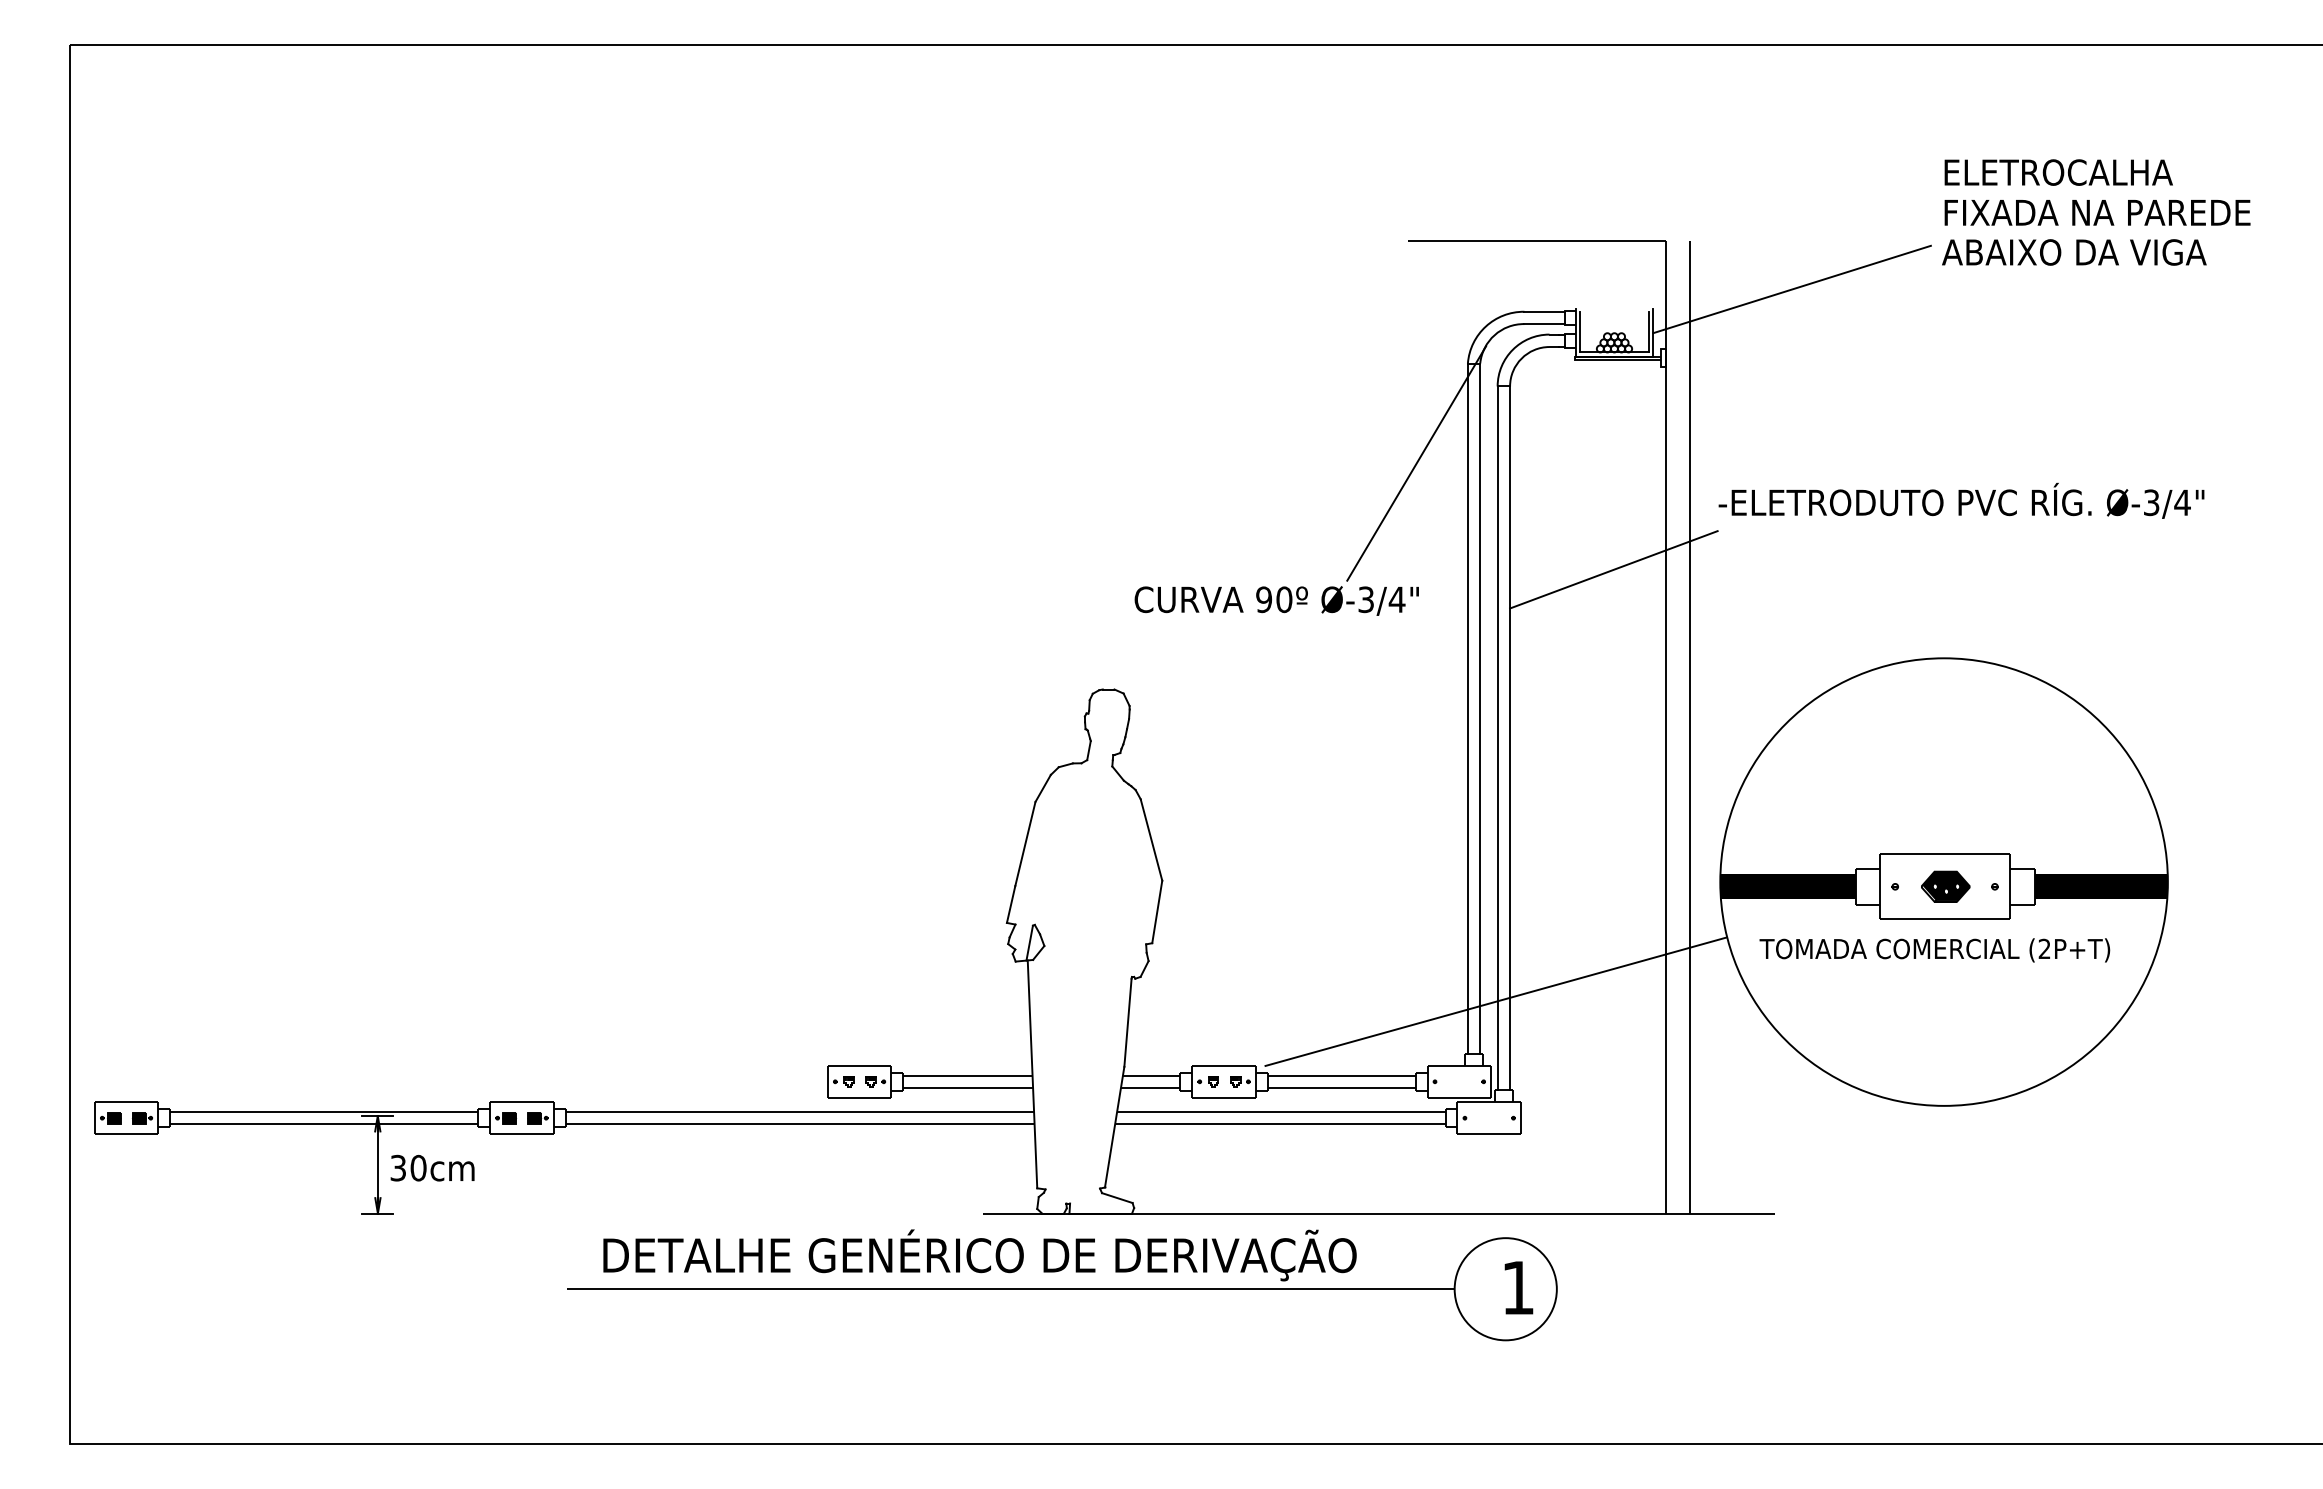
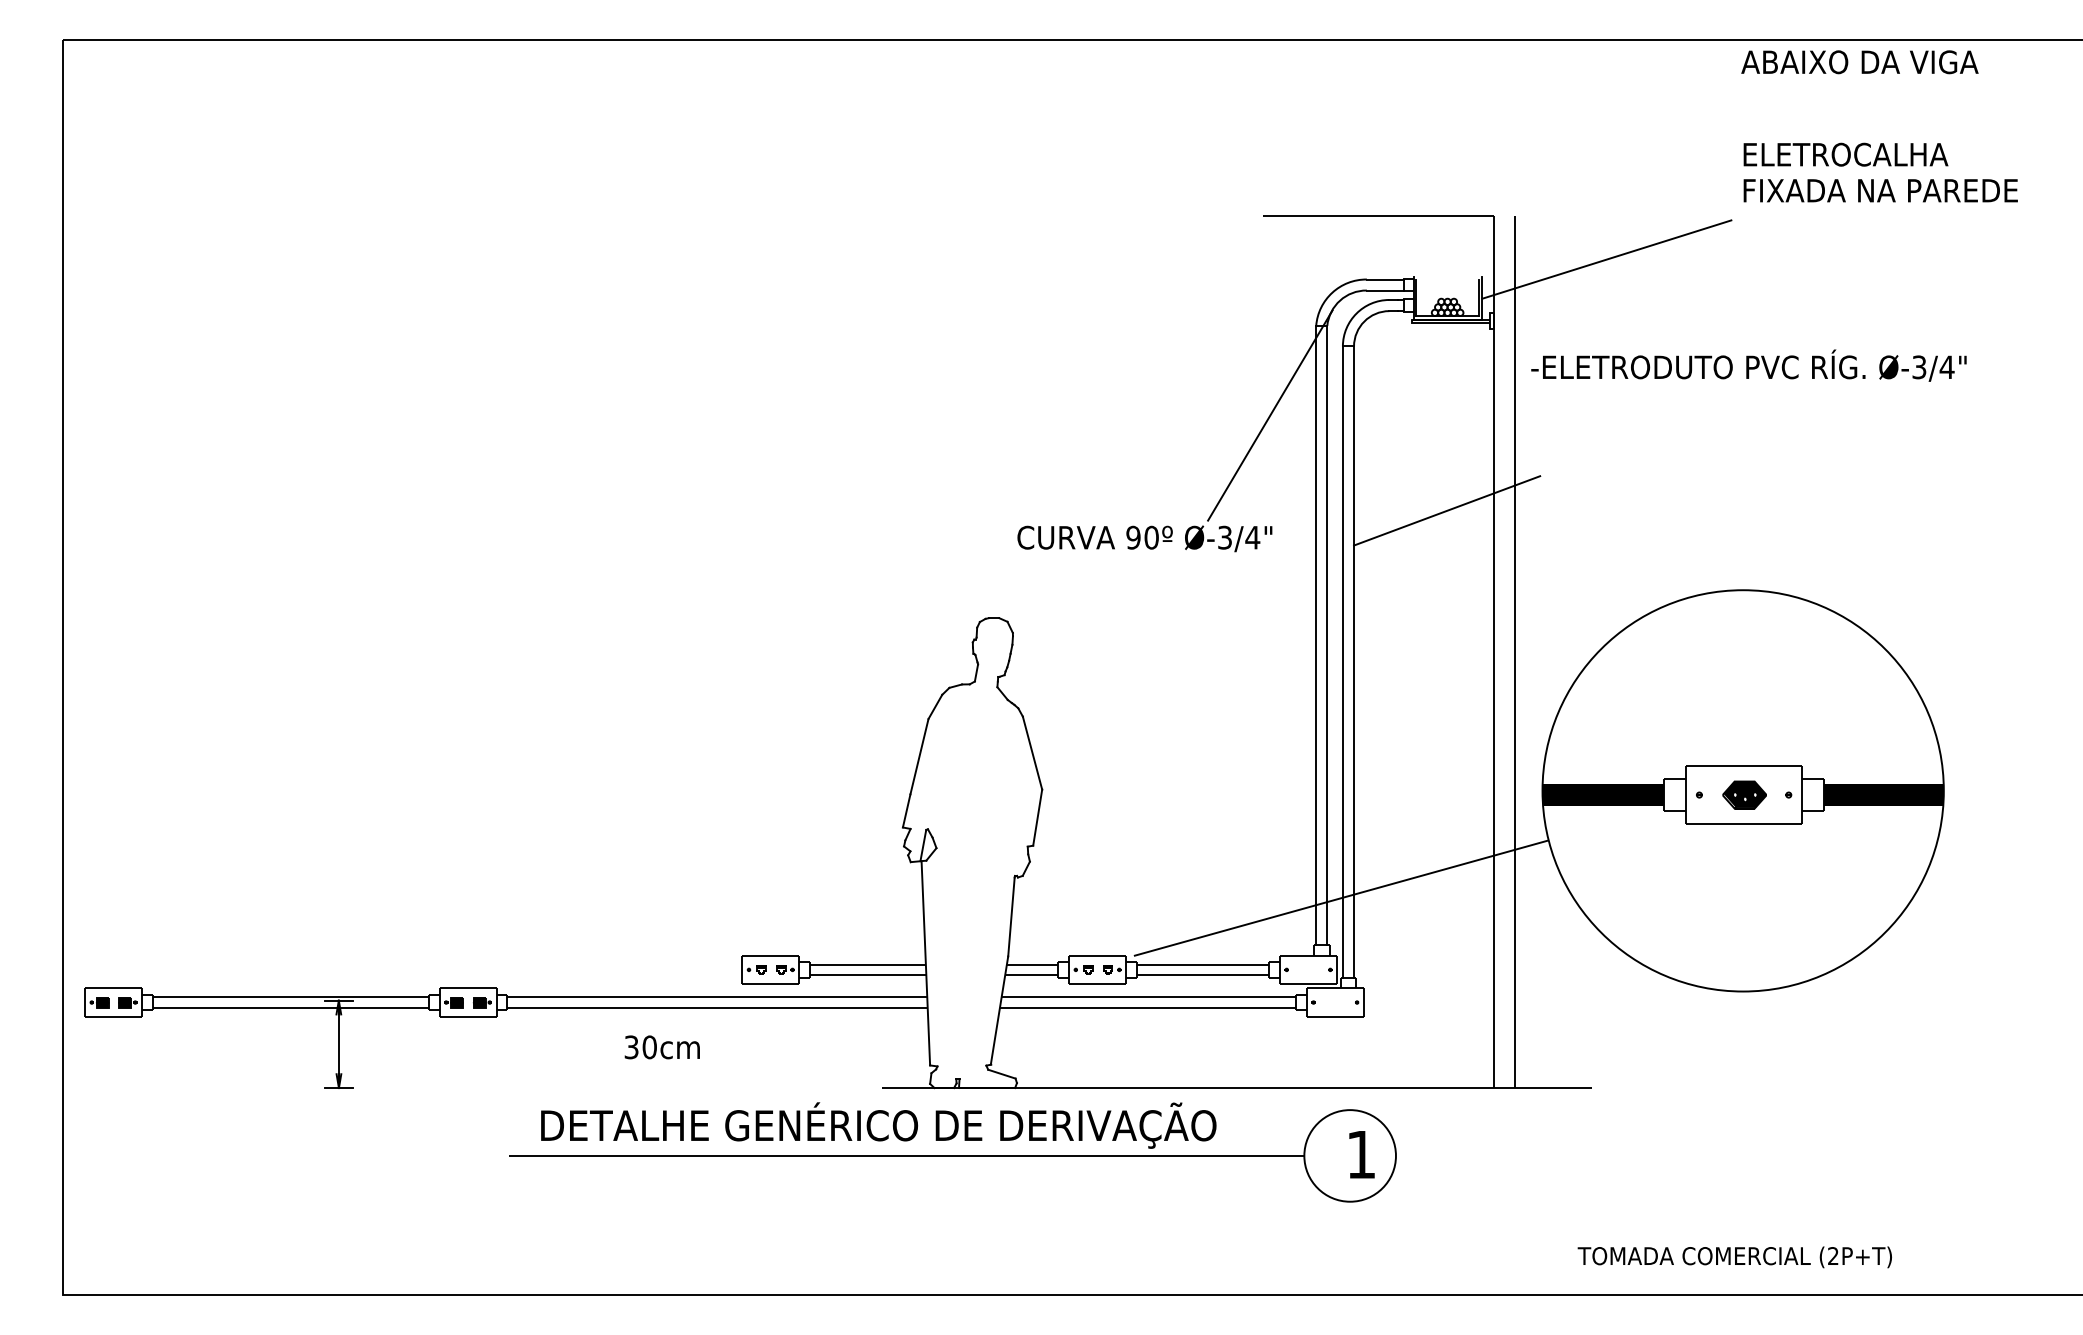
text: (2074, 252) -> (1860, 62), moved
text: (1961, 500) -> (1748, 365), moved
text: (1934, 950) -> (1734, 1257), moved
text: (432, 1167) -> (662, 1046), moved

